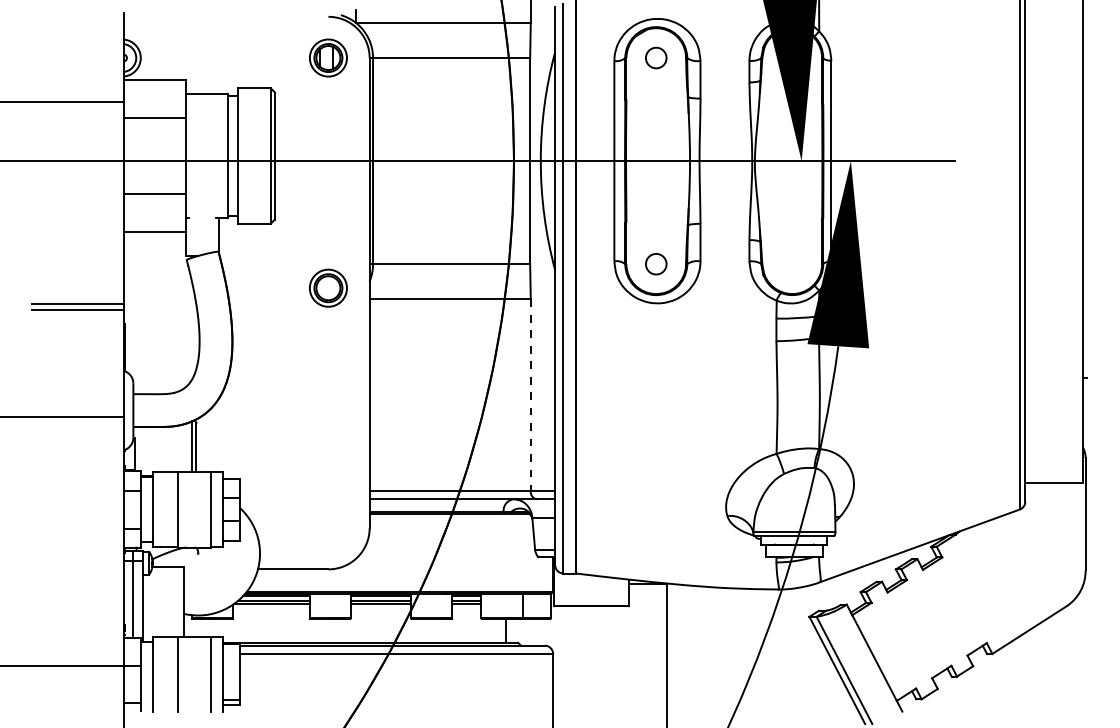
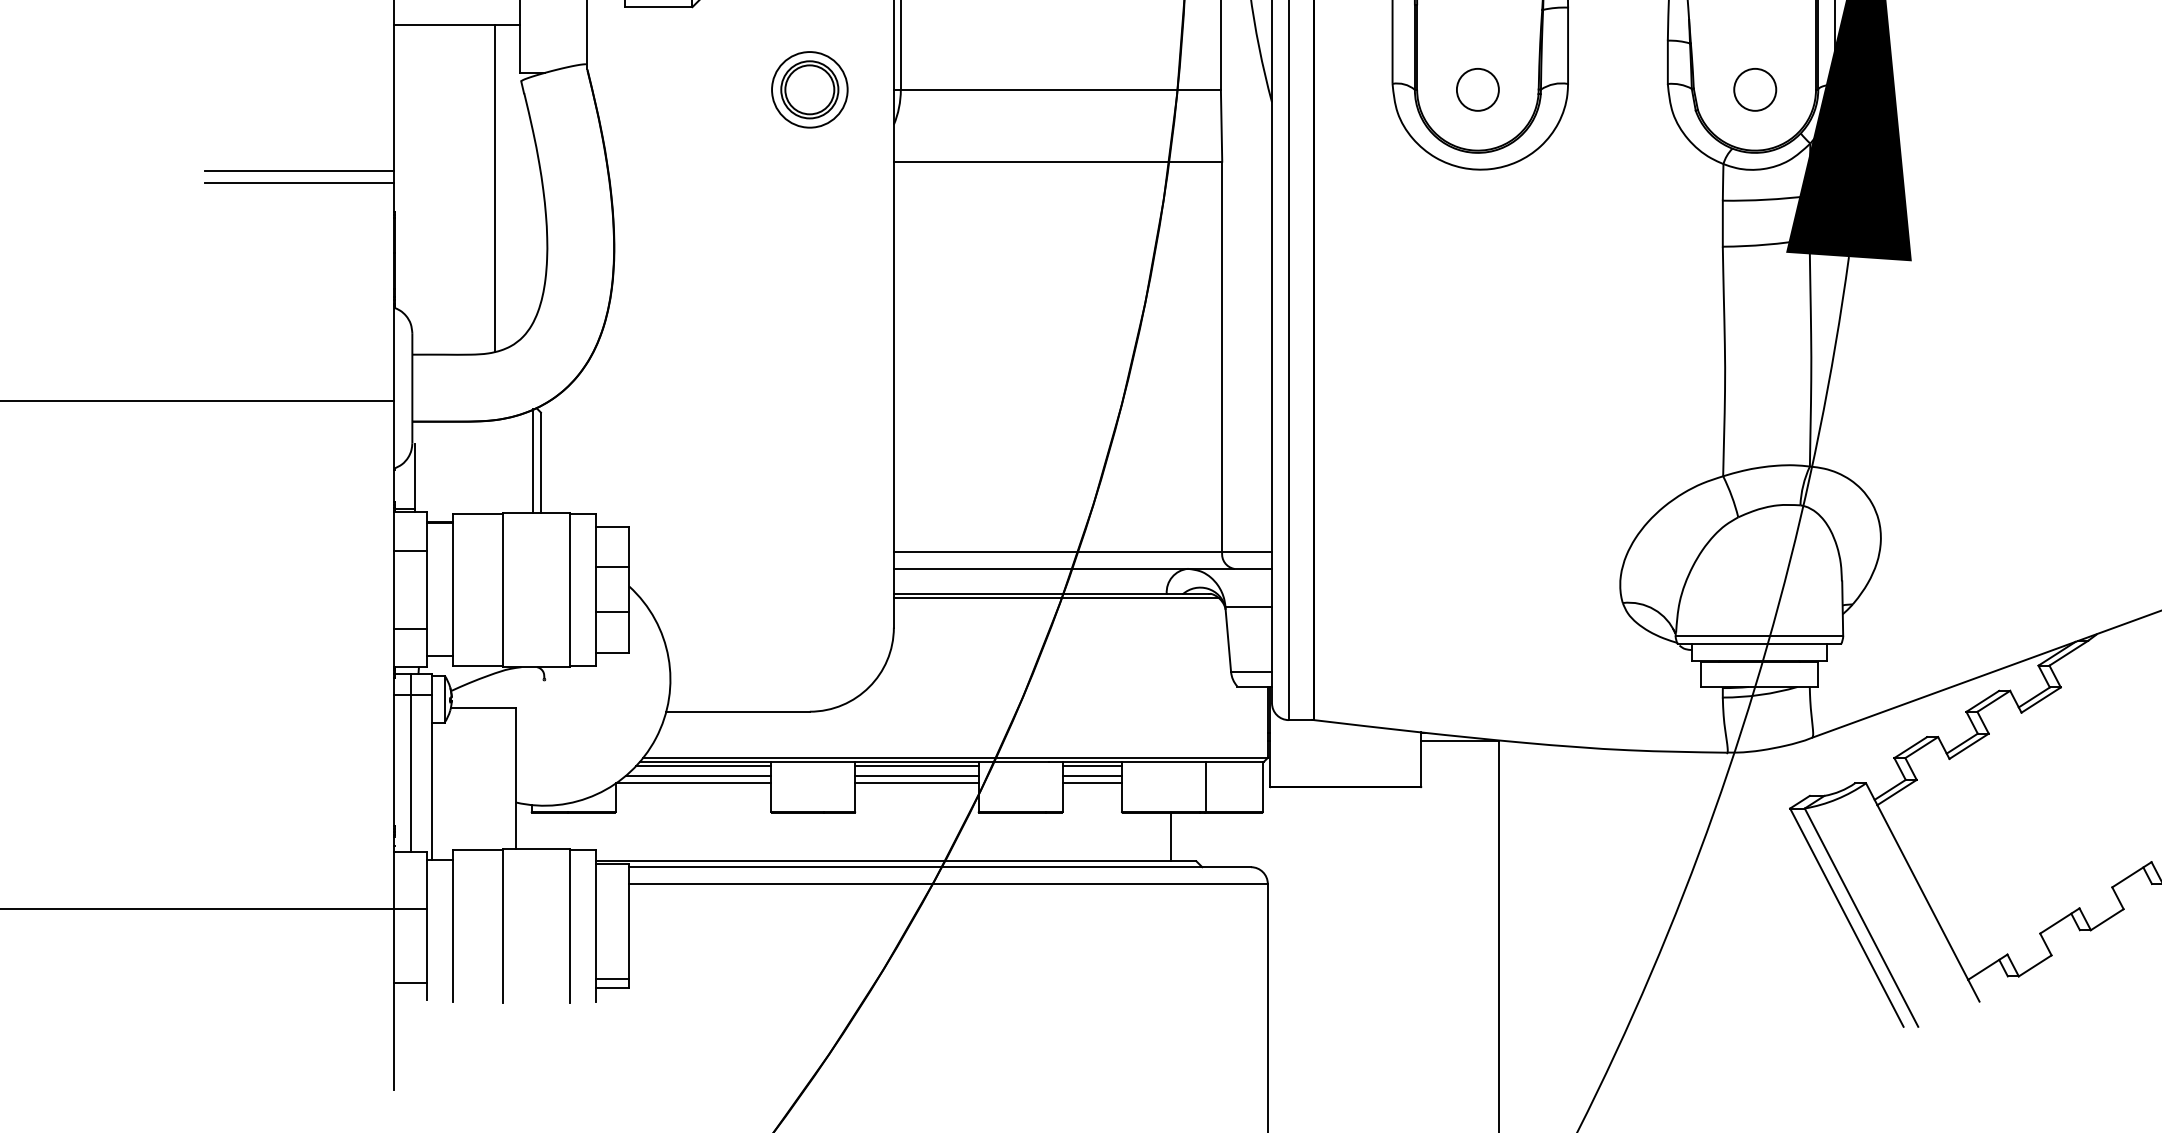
circle: (792, 264) -> (1755, 90), added
part: (328, 287) -> (809, 88), moved
line: (173, 312) -> (494, 188), added
line: (530, 395) -> (1221, 357), dashed -> solid

